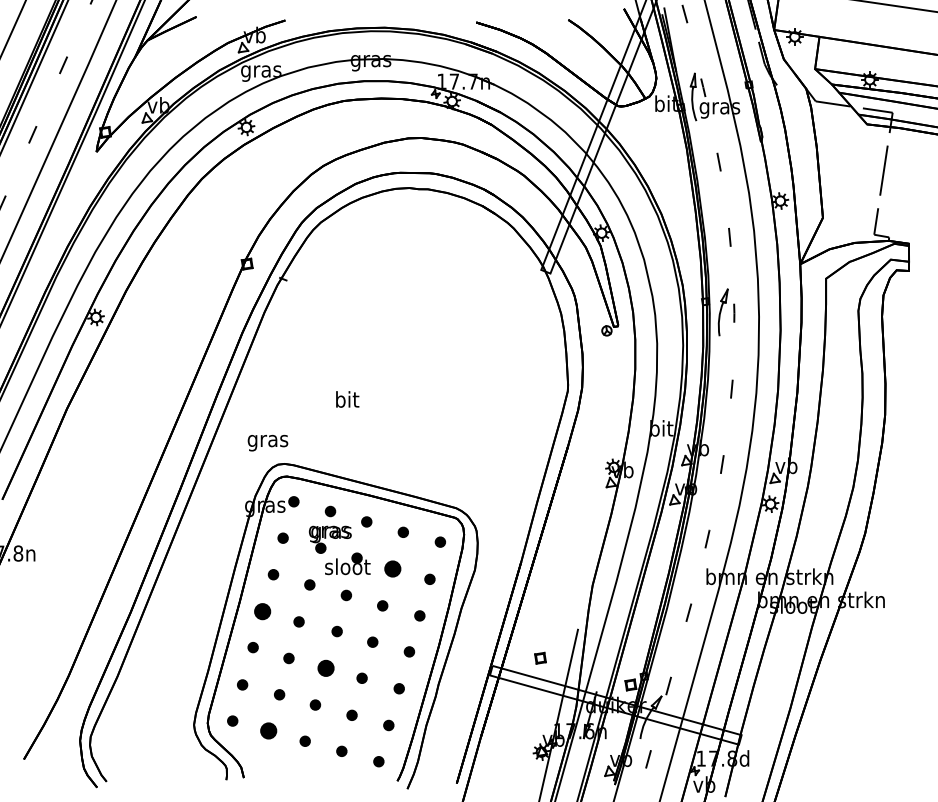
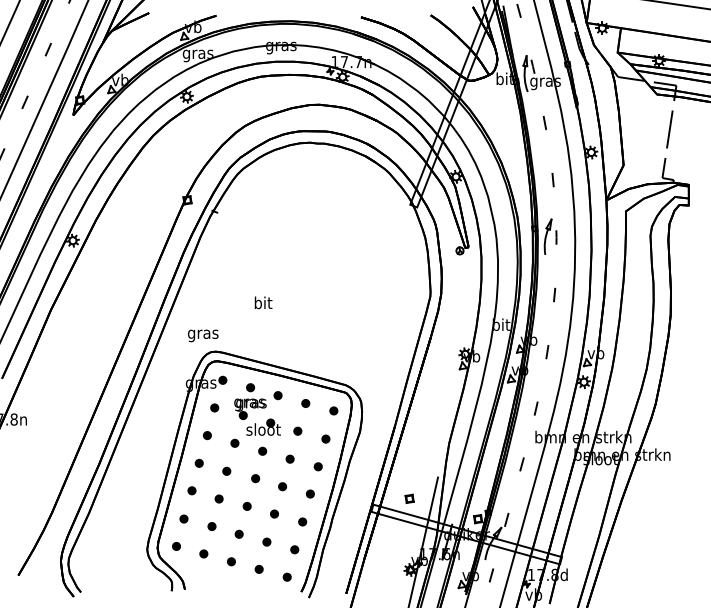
part: (392, 568) -> (297, 430), size x0.62
part: (262, 610) -> (199, 462), size x0.62
part: (325, 667) -> (246, 505), size x0.62
part: (268, 730) -> (203, 553), size x0.62

